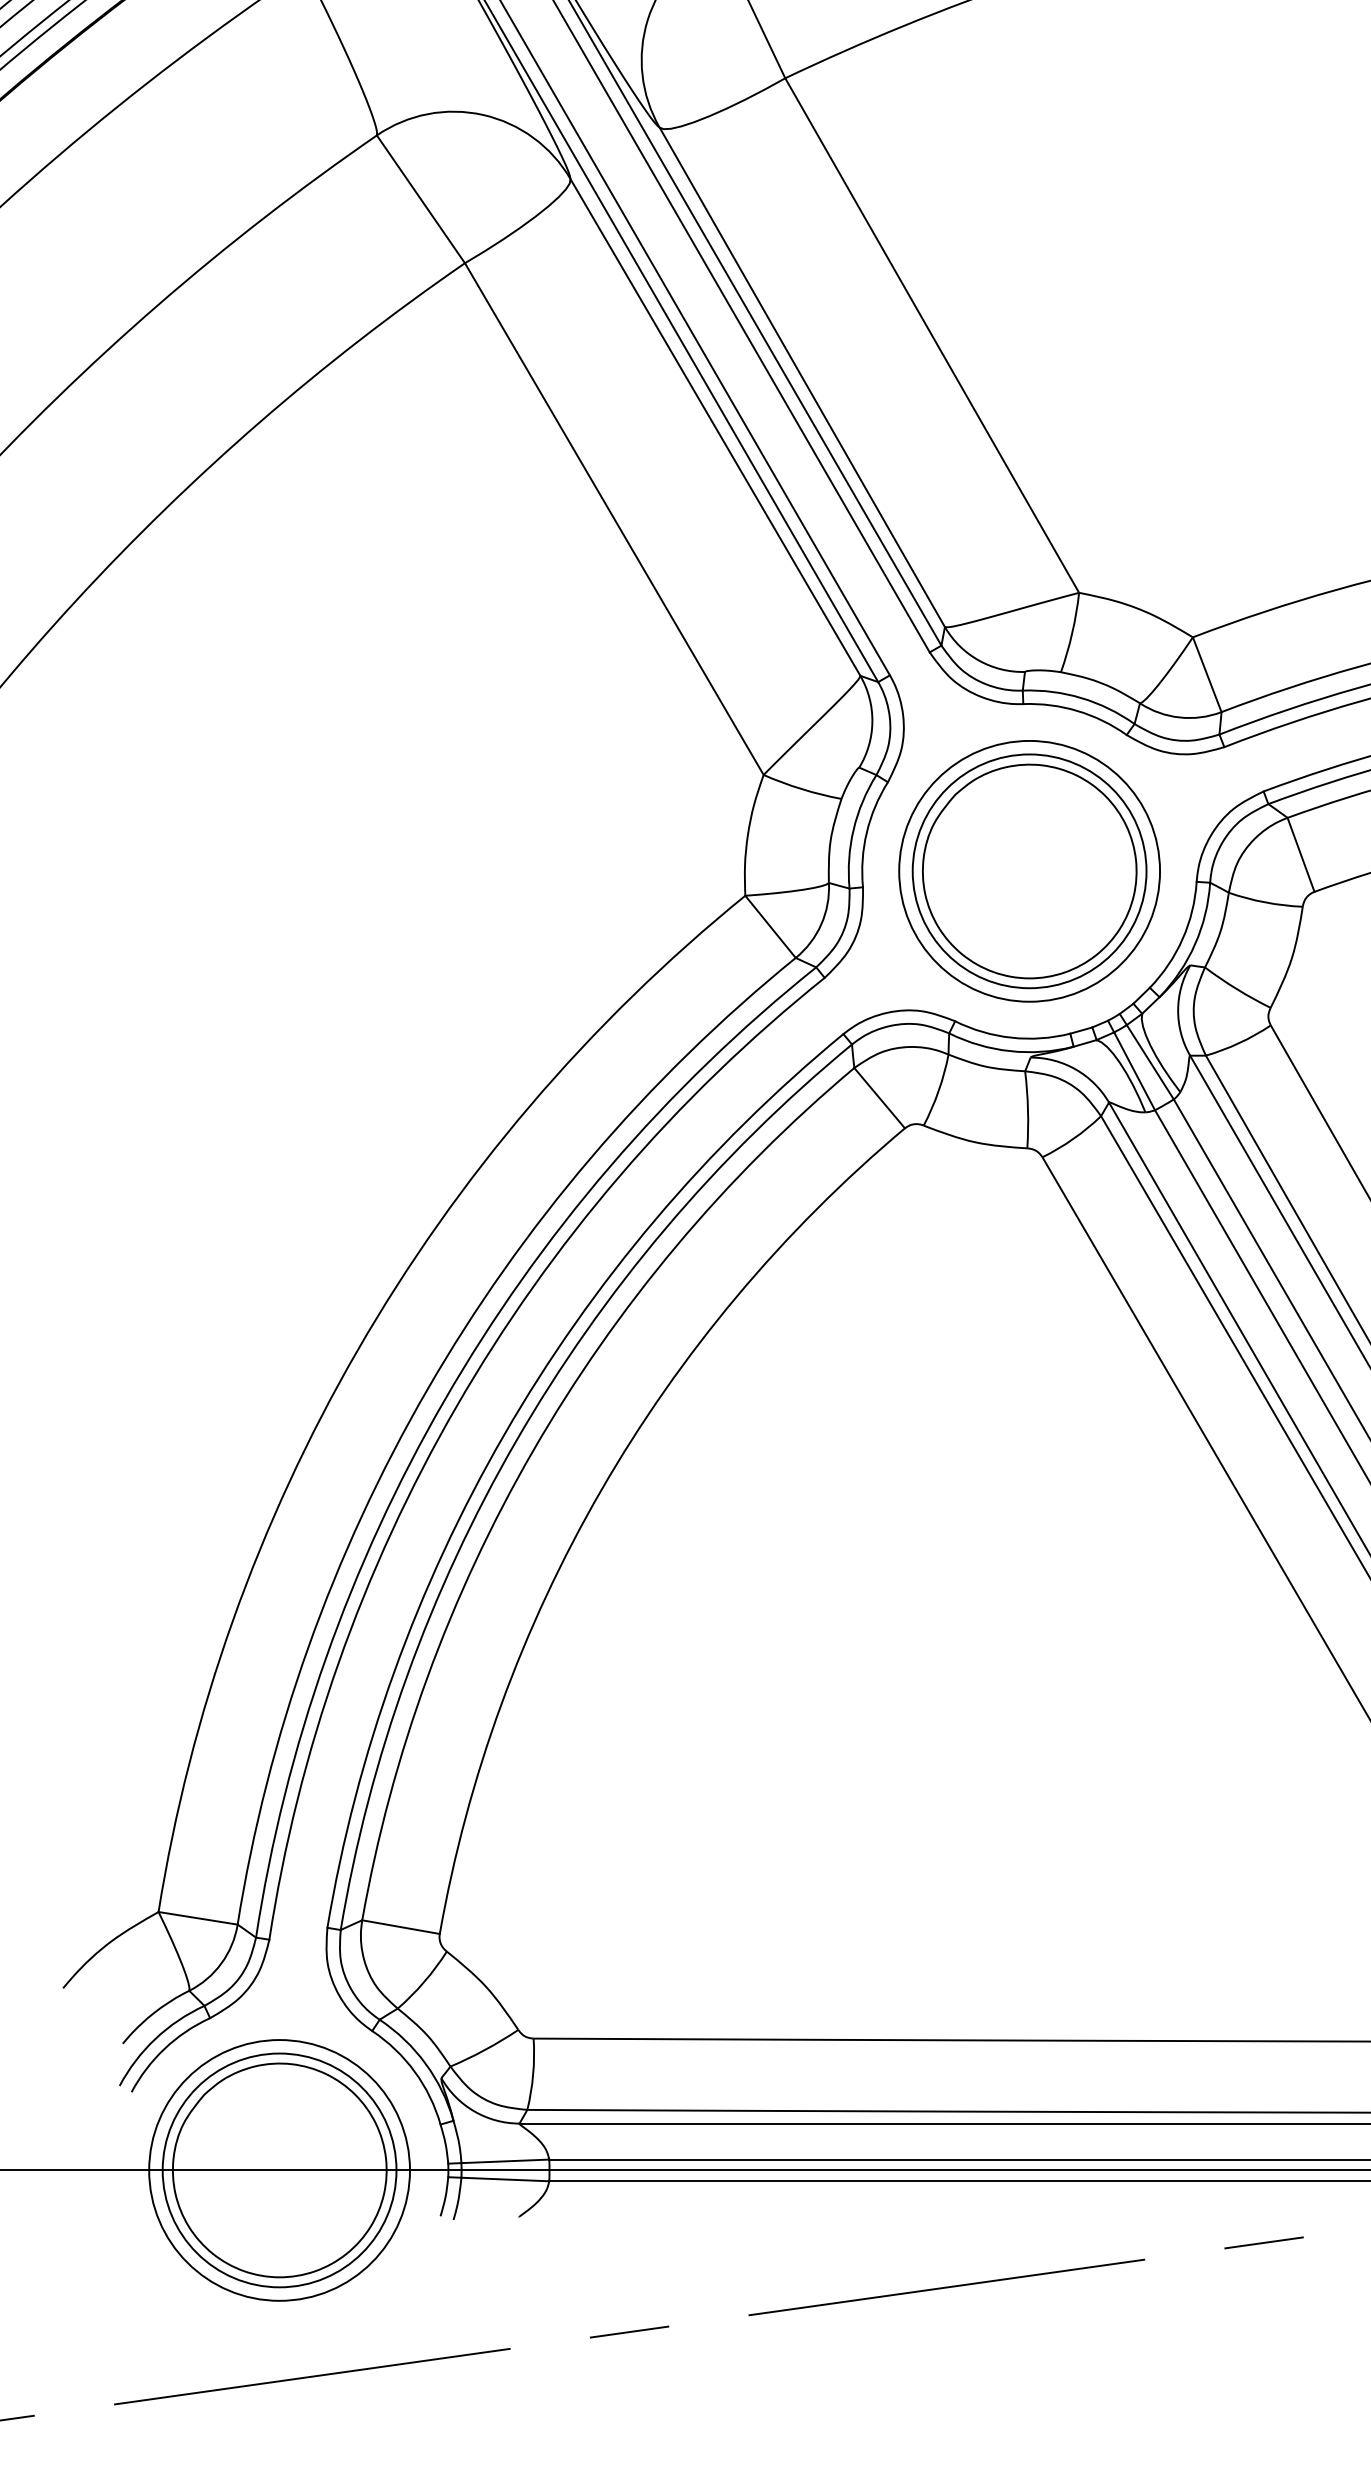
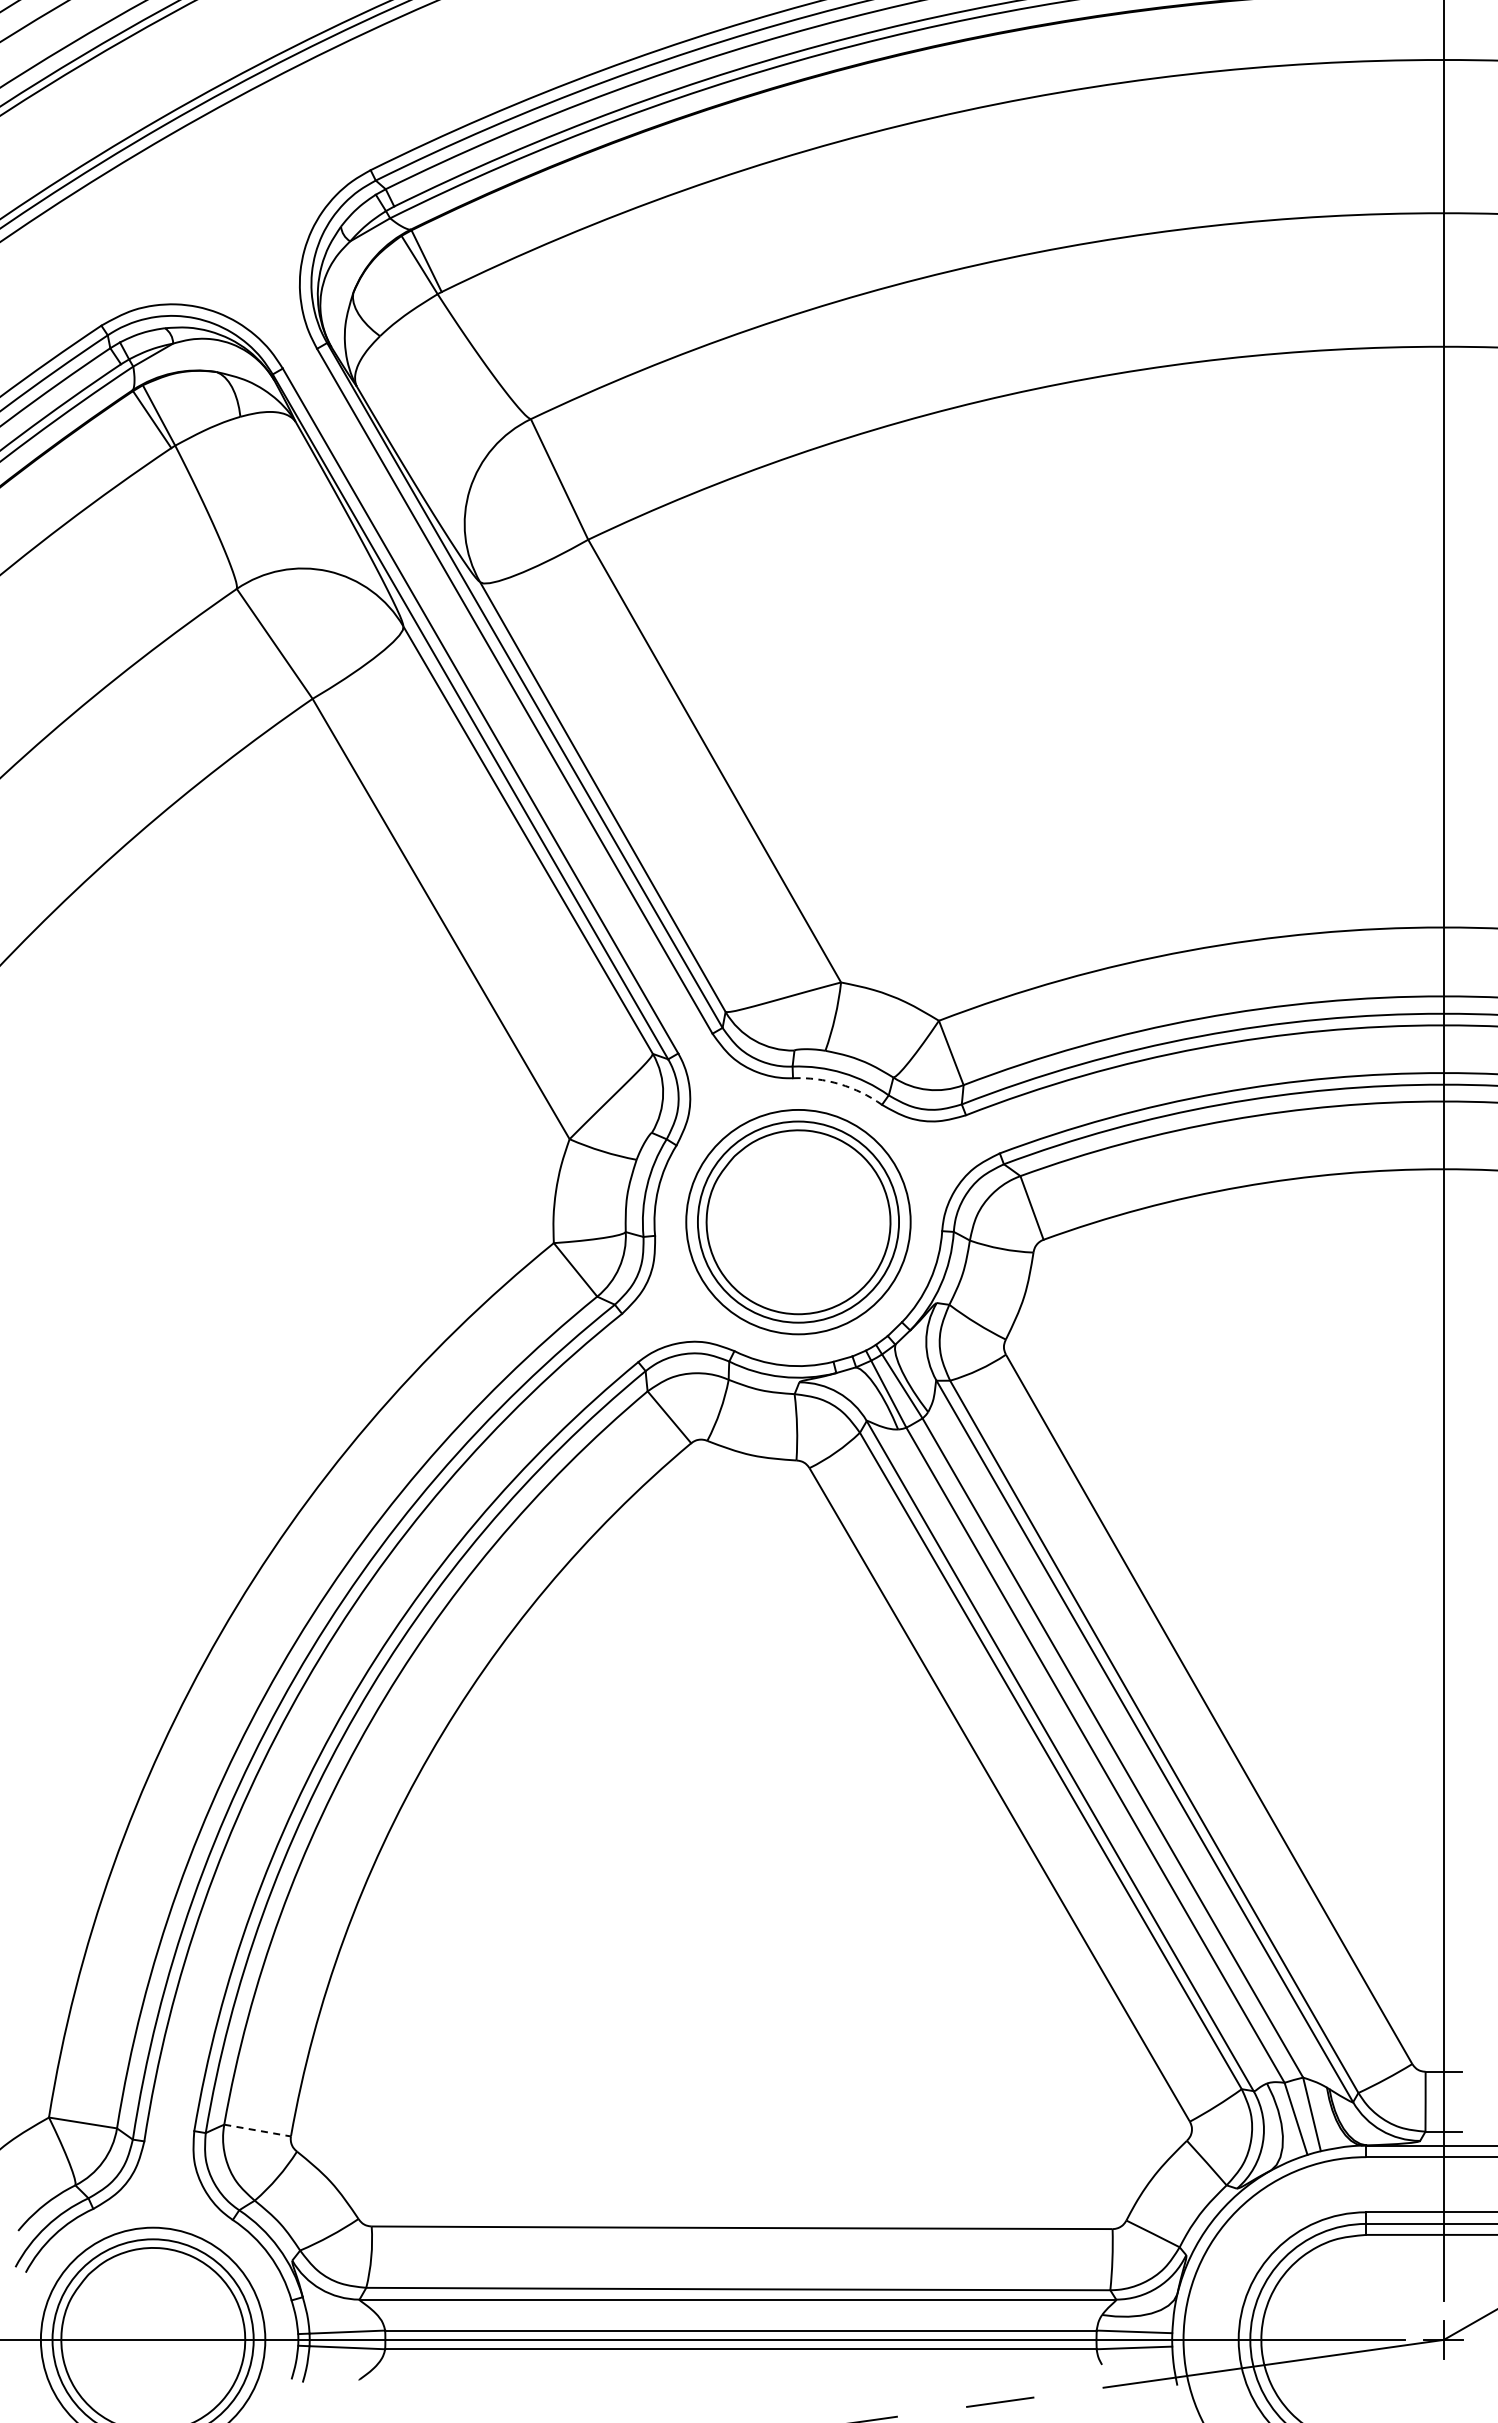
arc: (1077, 711) -> (839, 1084), solid -> dashed
line: (400, 1927) -> (257, 2130), solid -> dashed

